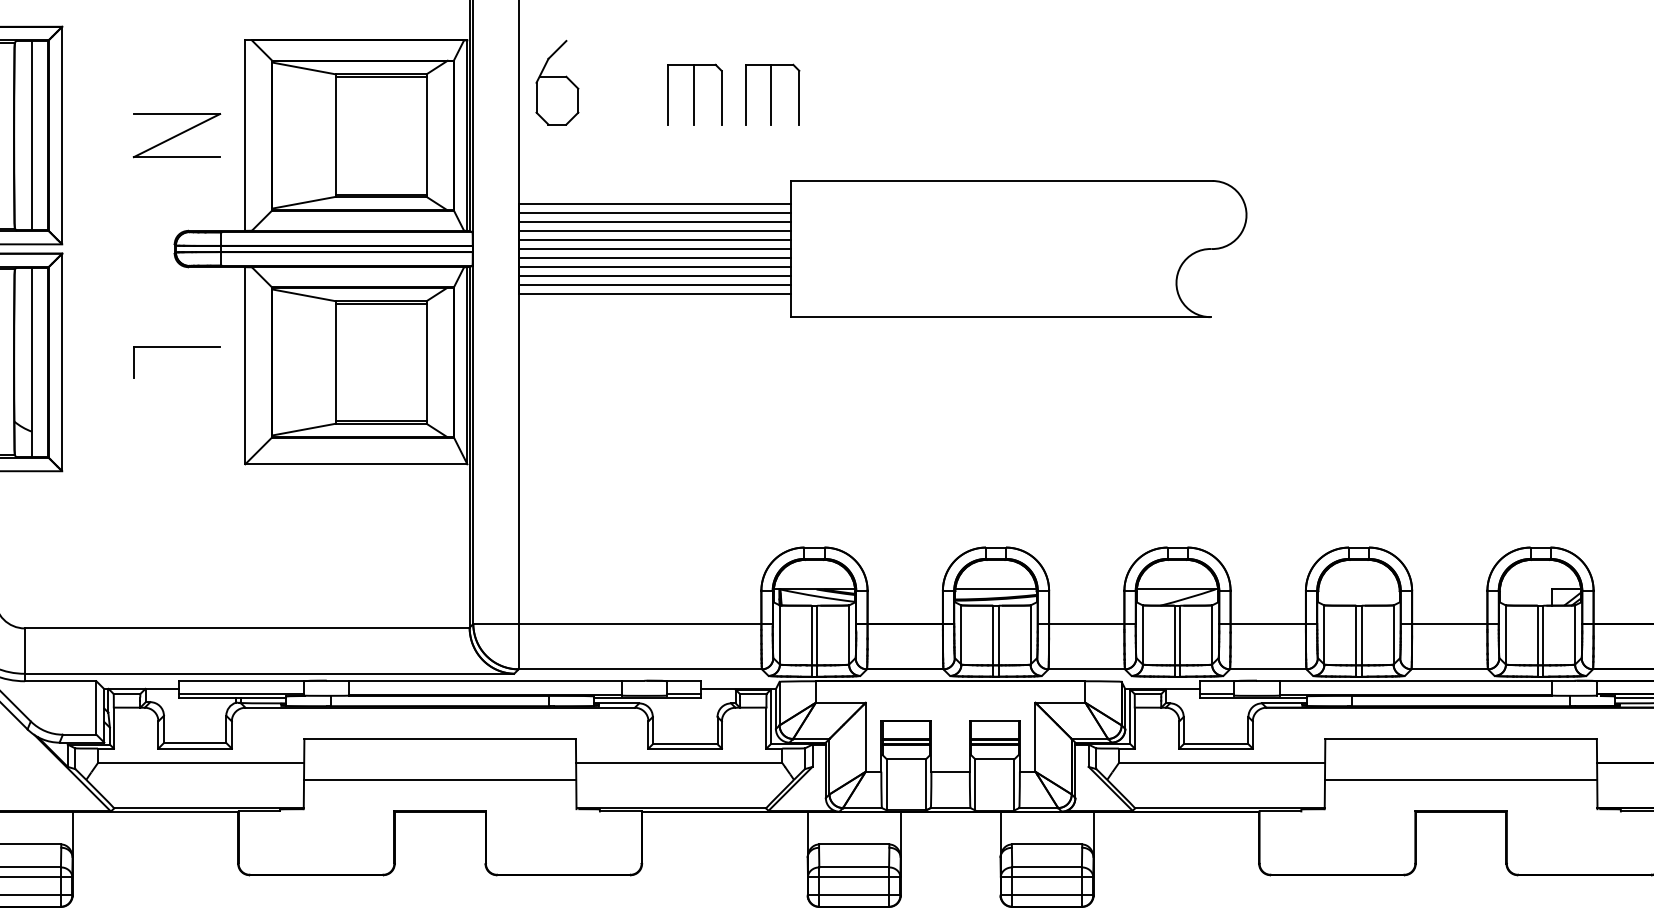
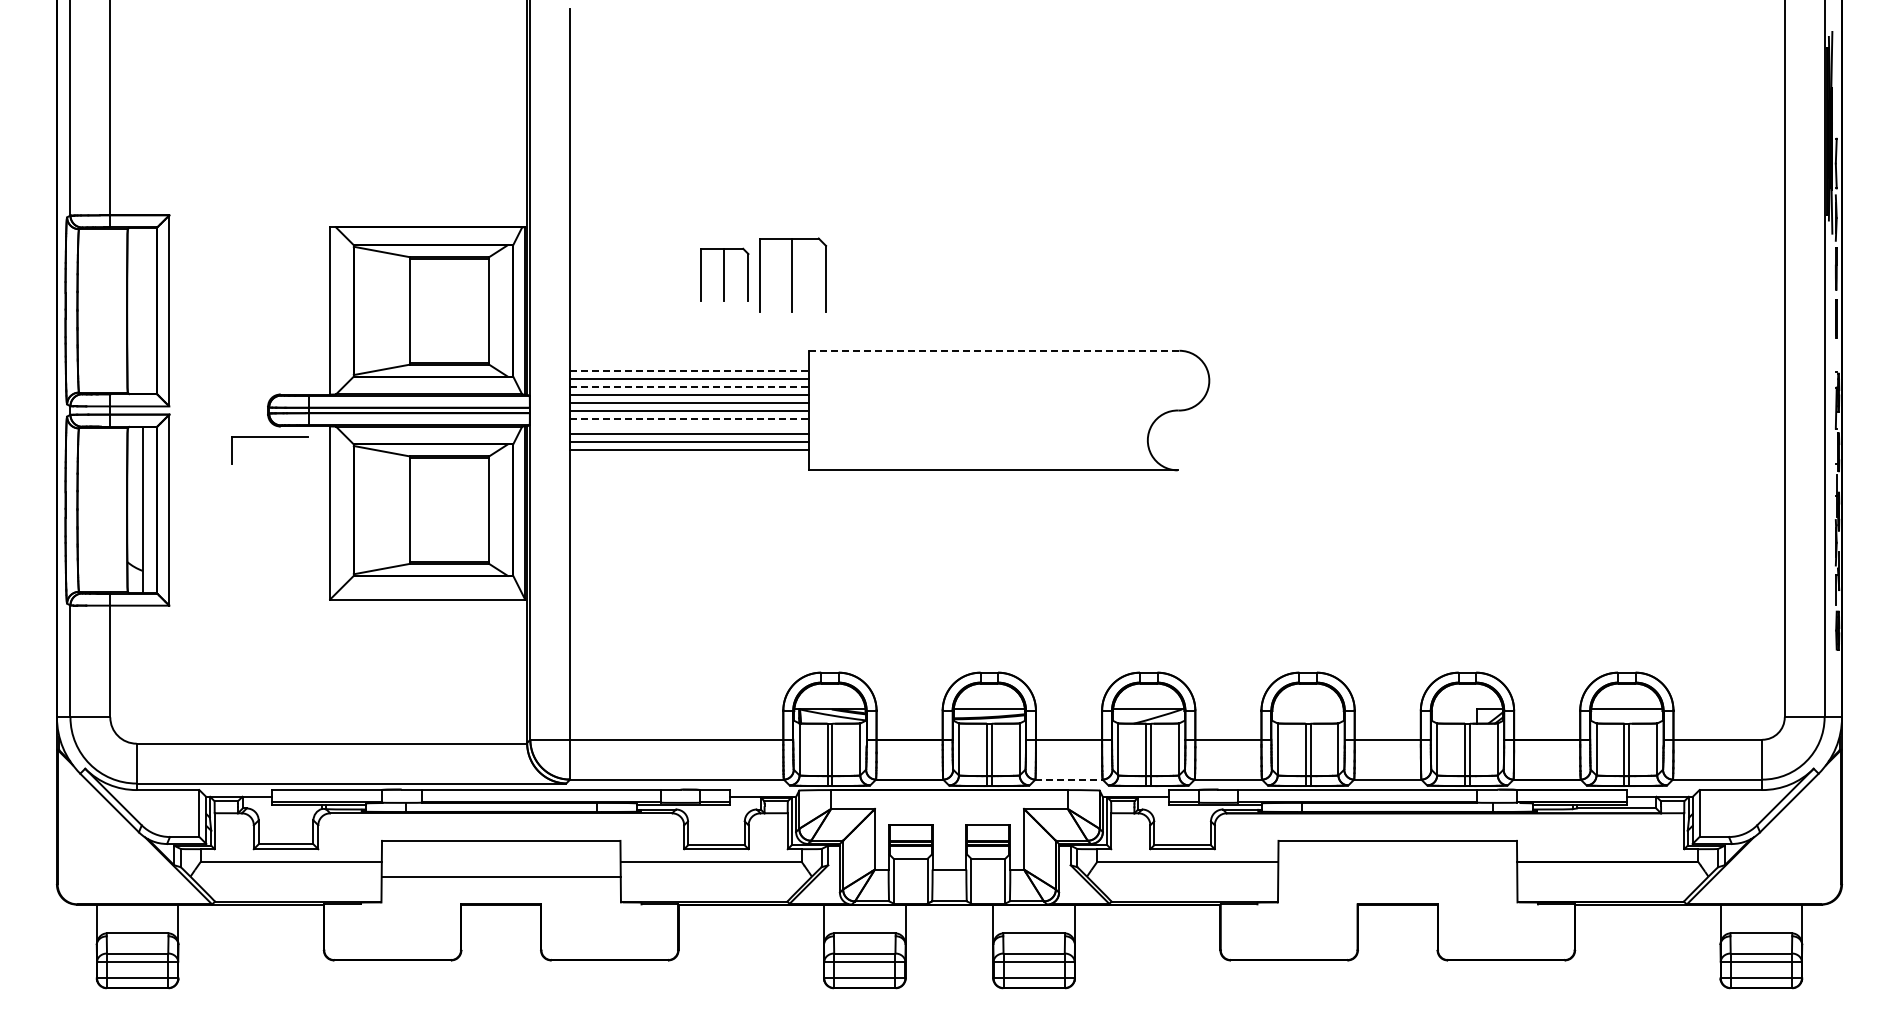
part: (556, 82) -> (603, 264), removed
part: (771, 94) -> (792, 274), size x1.4
line: (31, 135) -> (142, 310), removed
part: (176, 135) -> (269, 310), removed
line: (1001, 180) -> (994, 350), solid -> dashed
line: (654, 203) -> (689, 370), solid -> dashed
line: (654, 221) -> (689, 386), solid -> dashed
line: (654, 258) -> (689, 418), solid -> dashed
line: (654, 267) -> (689, 426), removed
part: (176, 348) -> (269, 437), moved
line: (1087, 669) -> (1069, 779), solid -> dashed
line: (1460, 779) -> (1397, 876), removed

